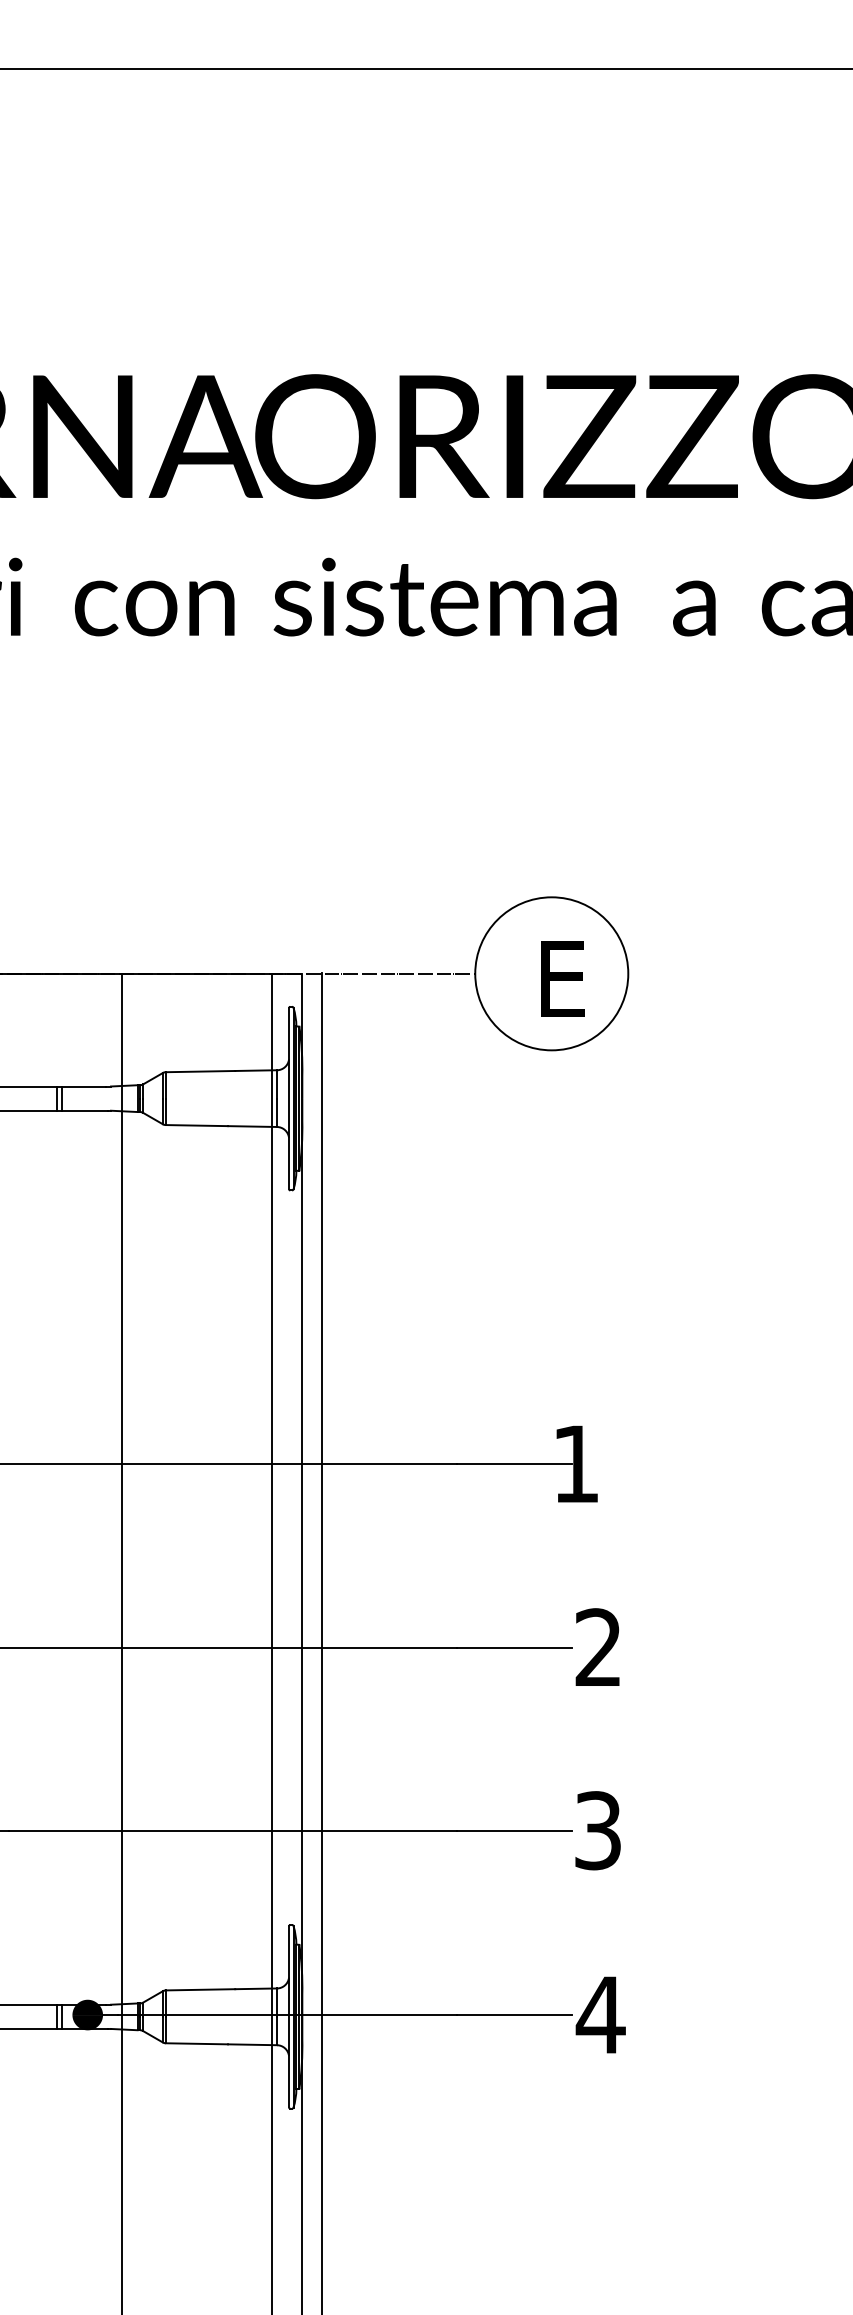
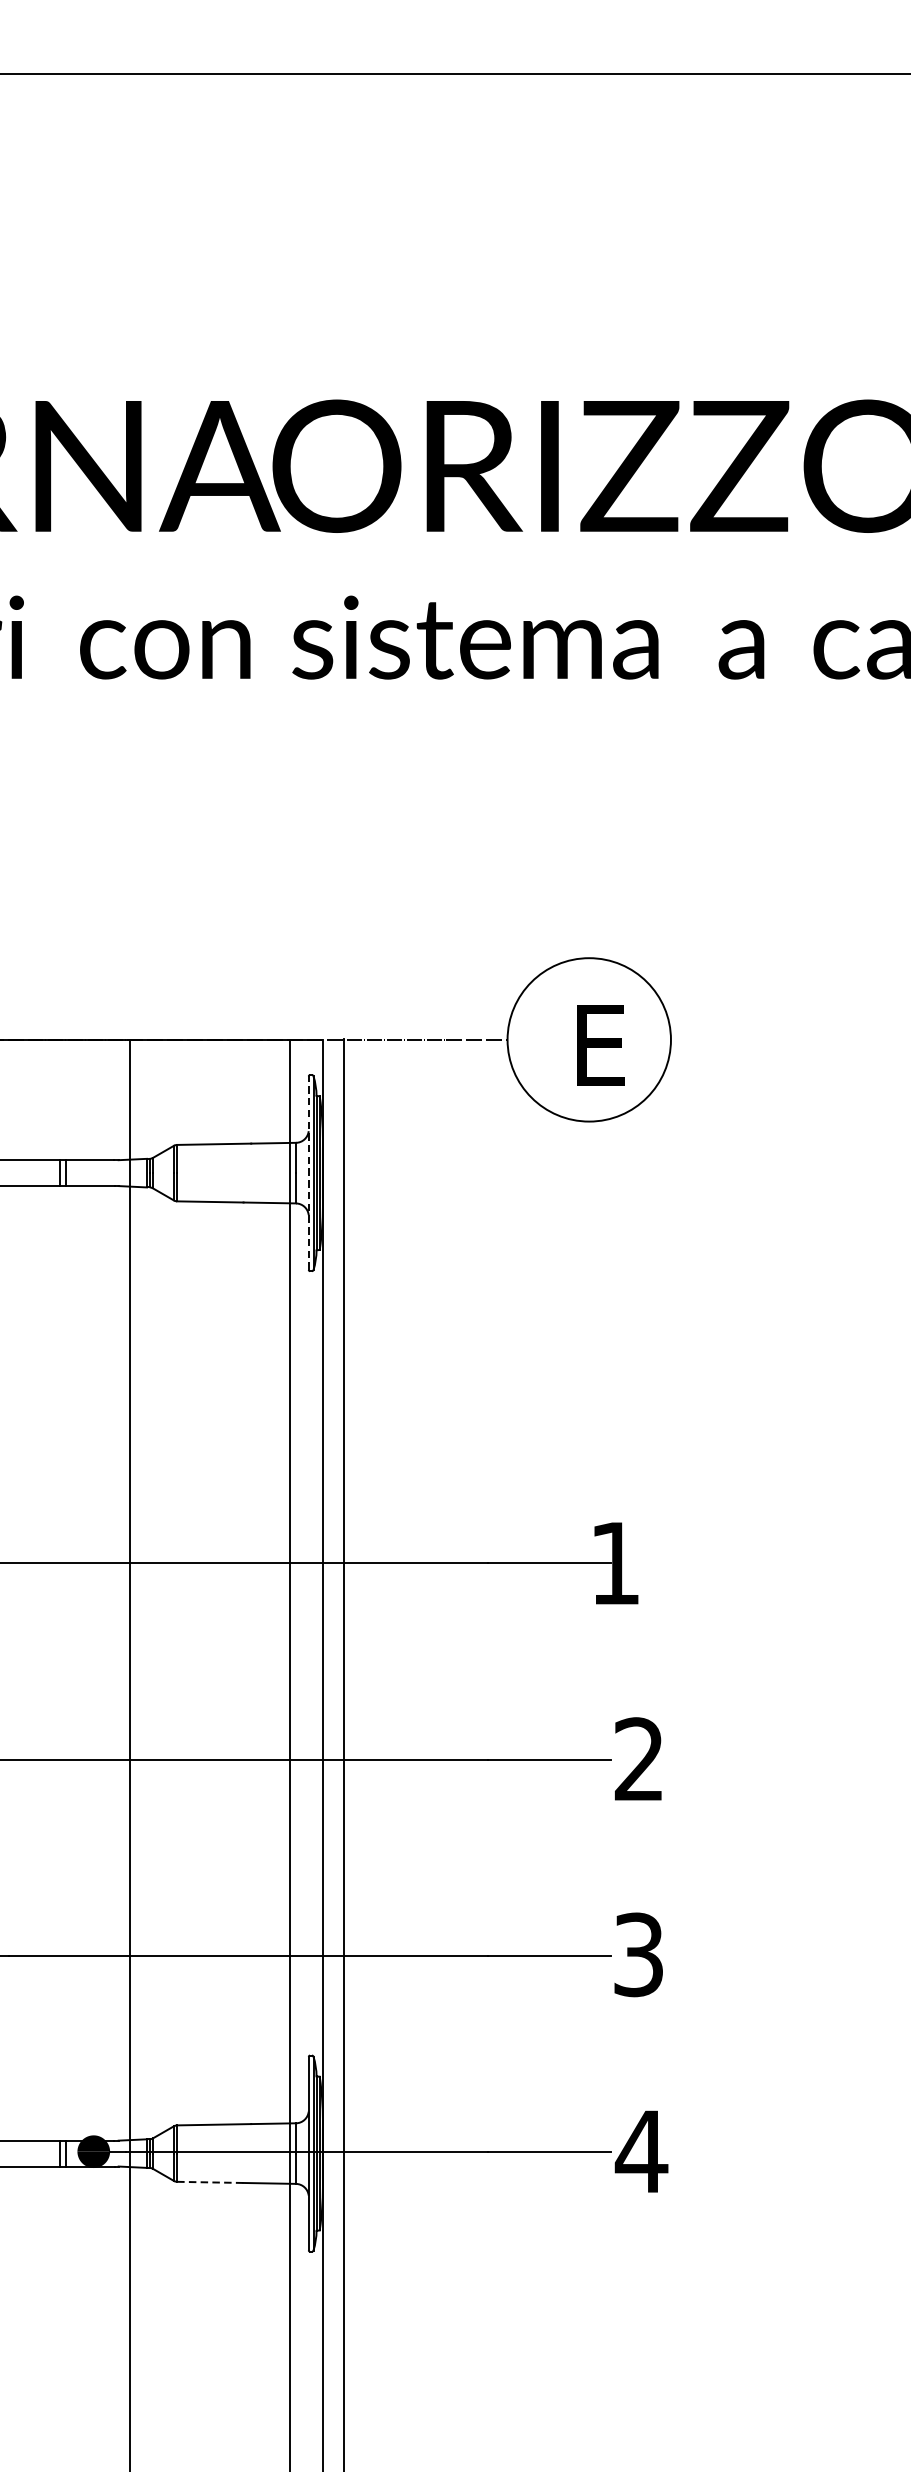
line: (289, 1098) -> (309, 1172), solid -> dashed
line: (197, 2043) -> (210, 2182), solid -> dashed

